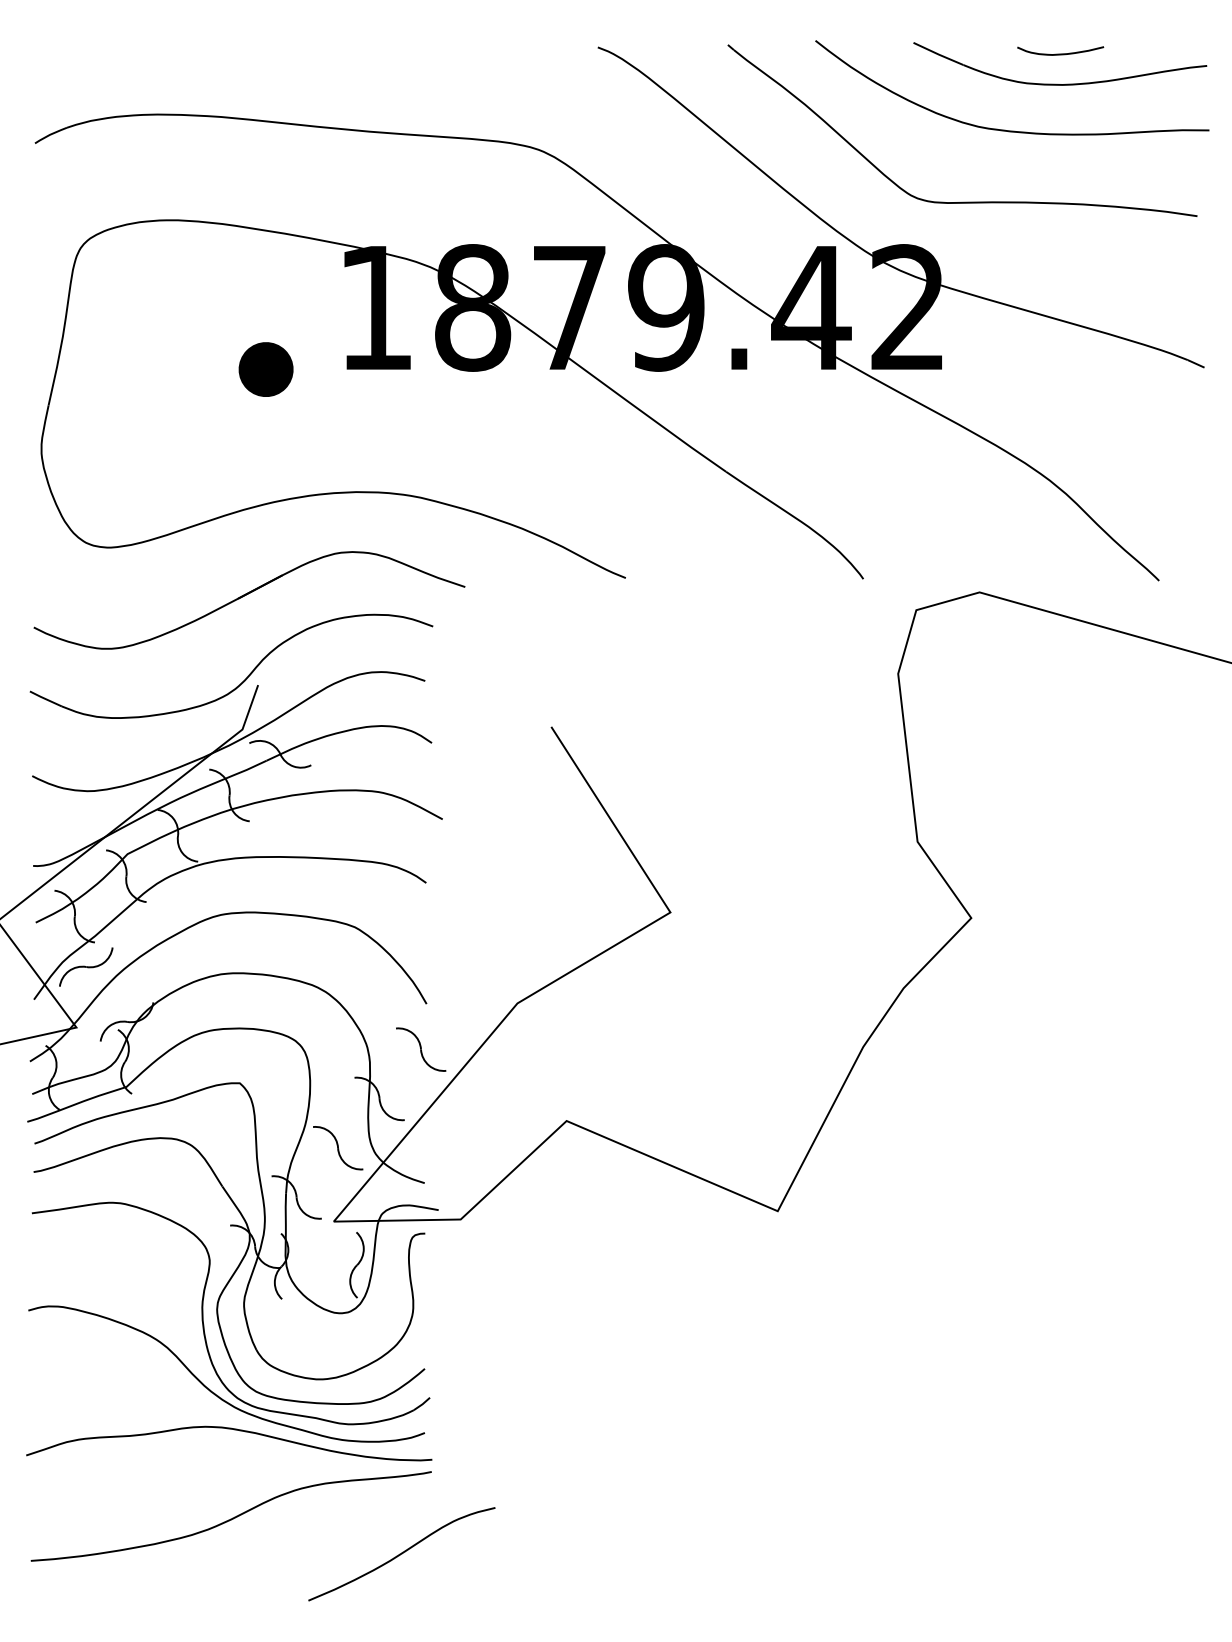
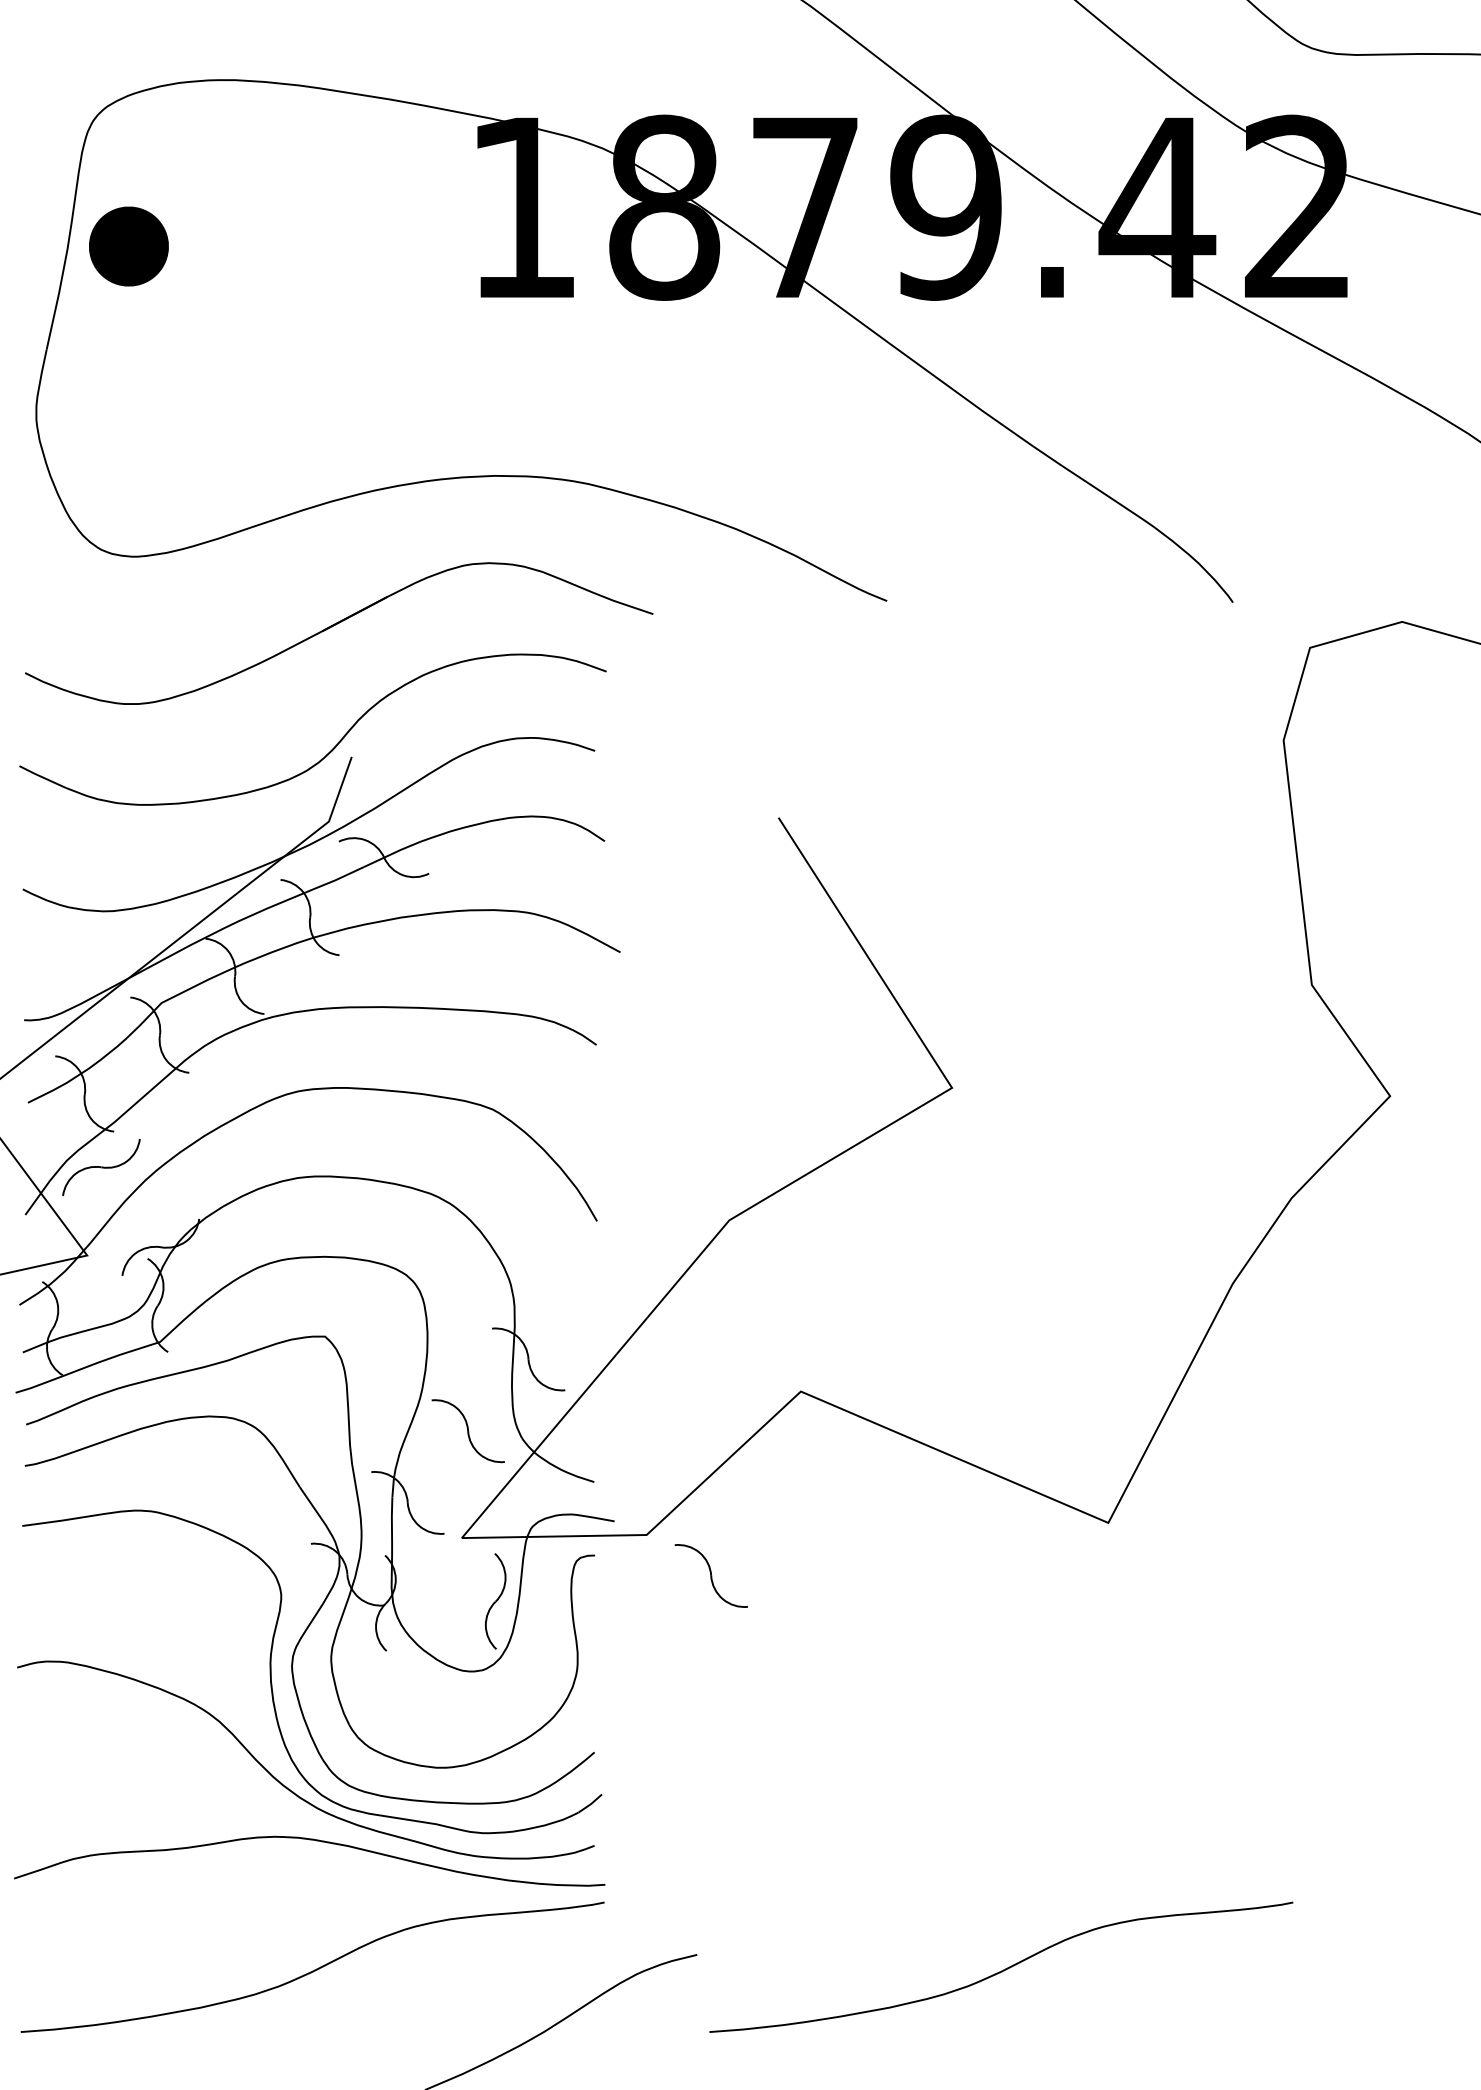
part: (265, 369) -> (128, 246), moved
part: (421, 1049) -> (711, 1575), moved
curve: (703, 1518) -> (1000, 1970), added

